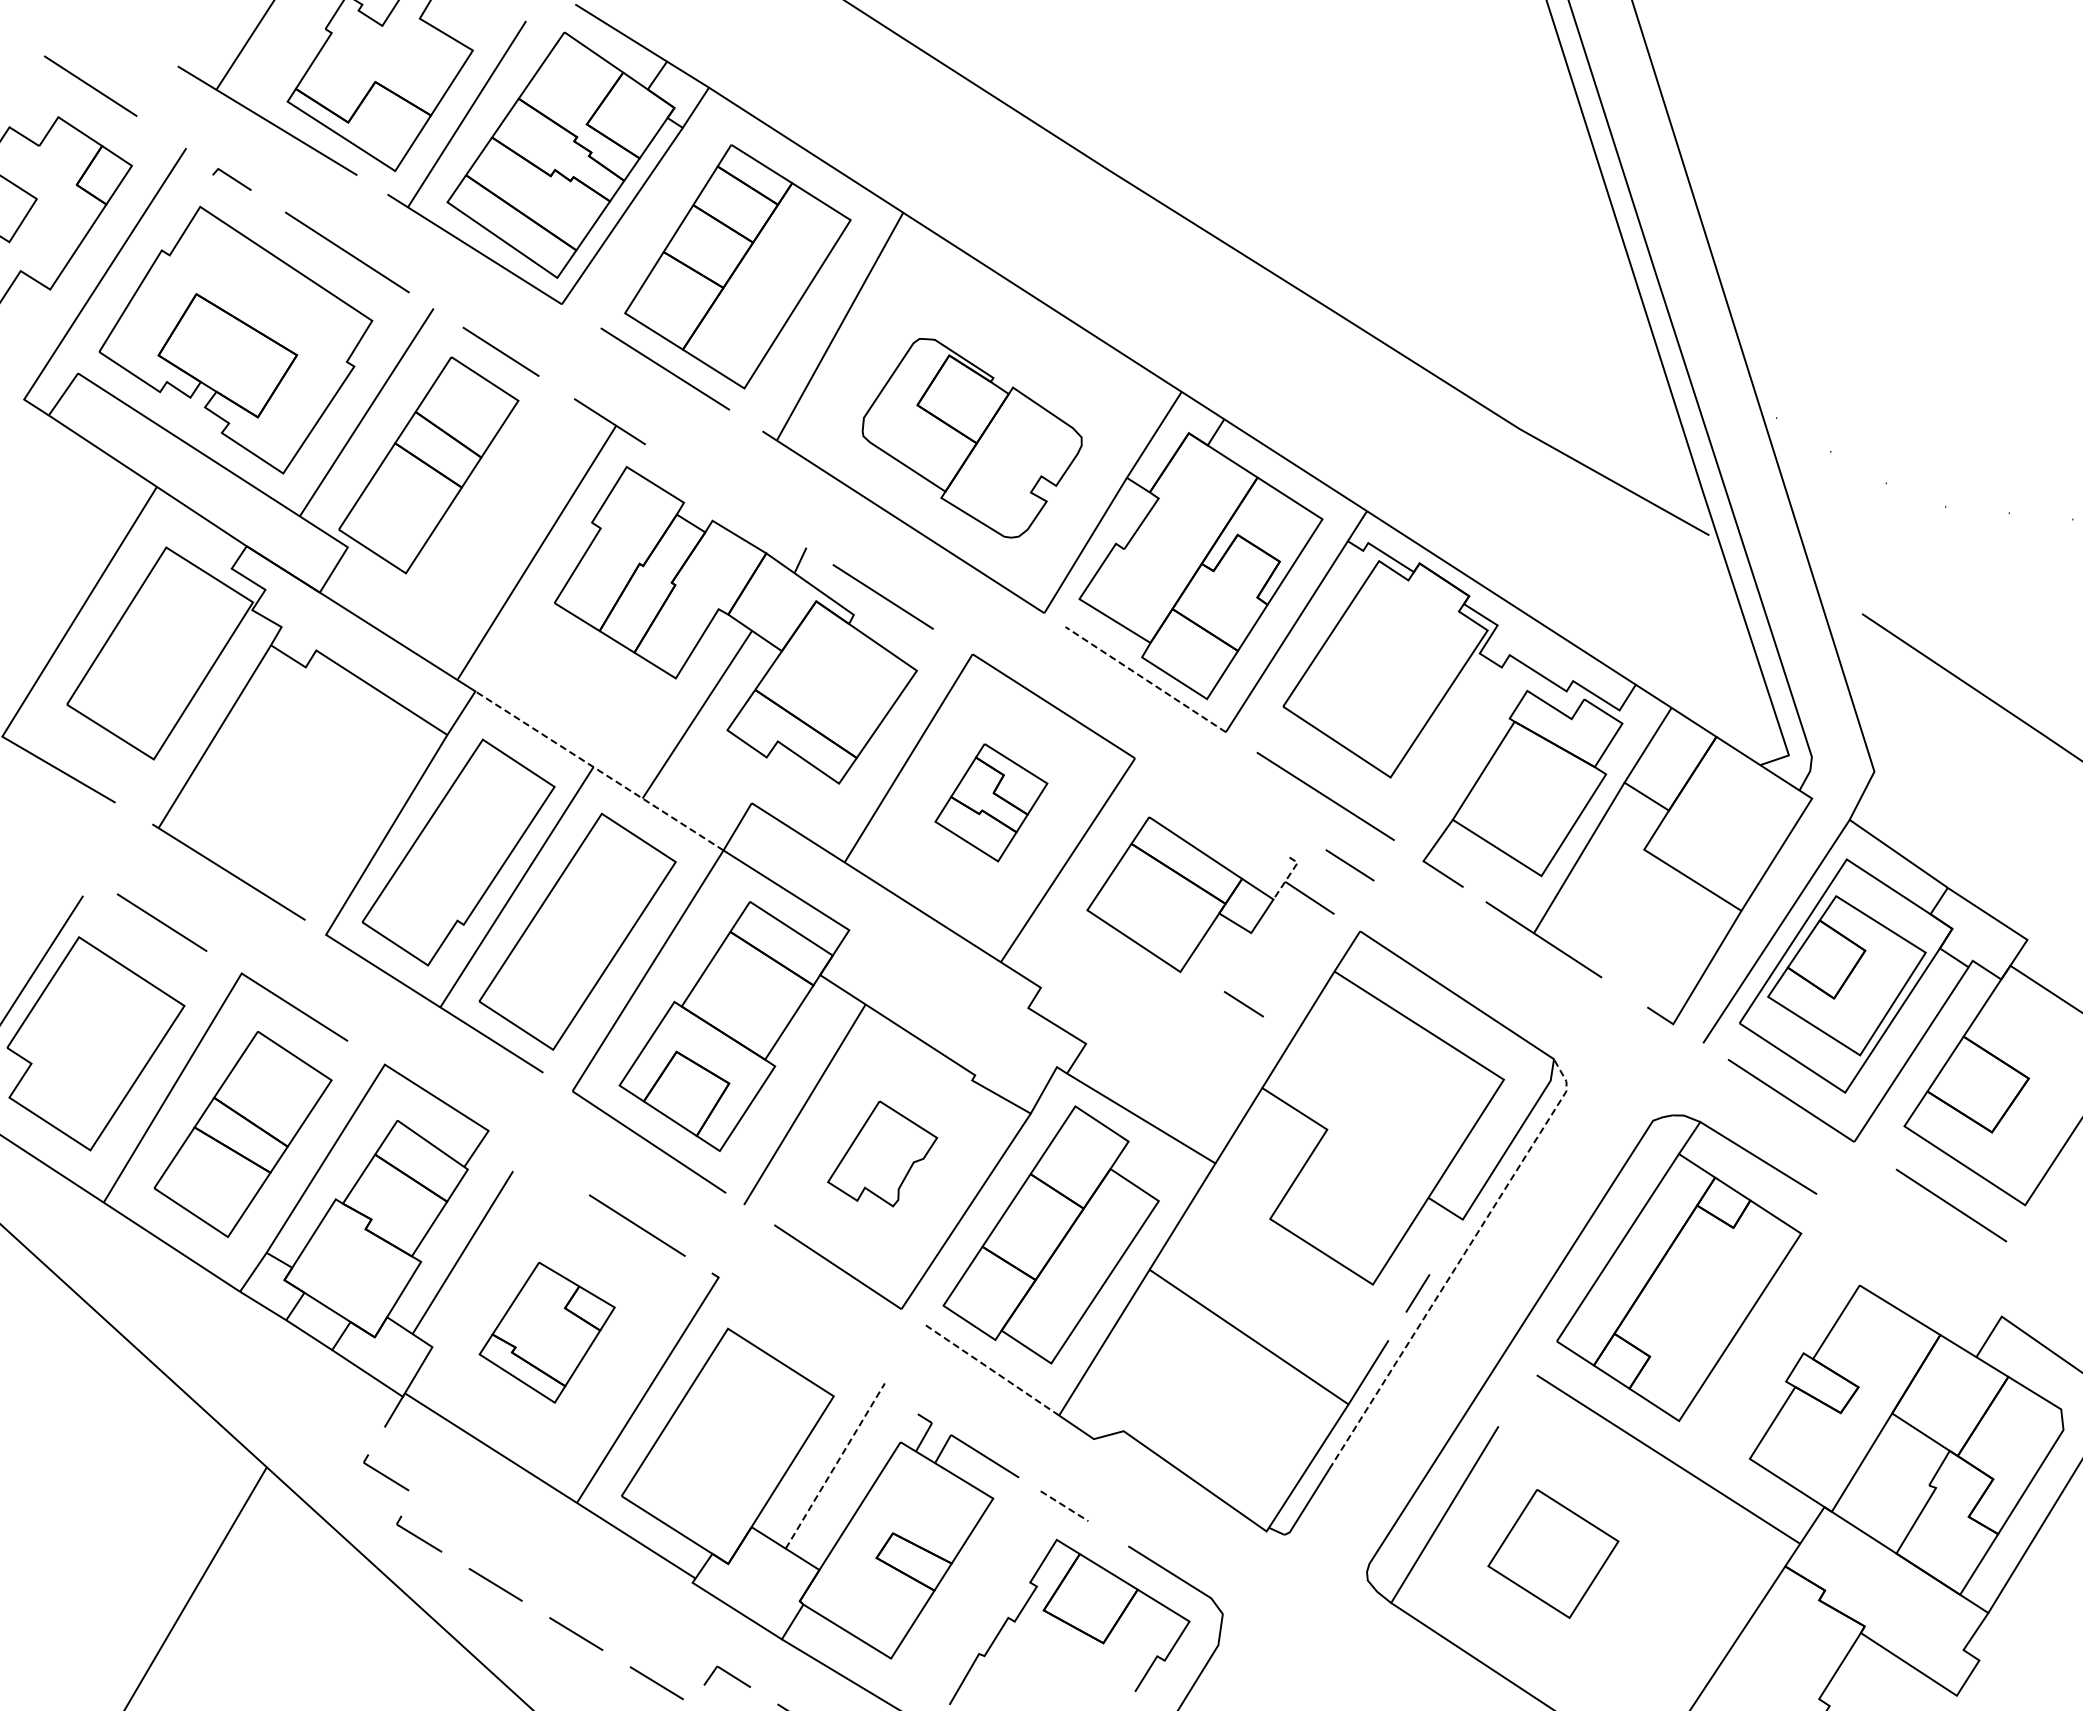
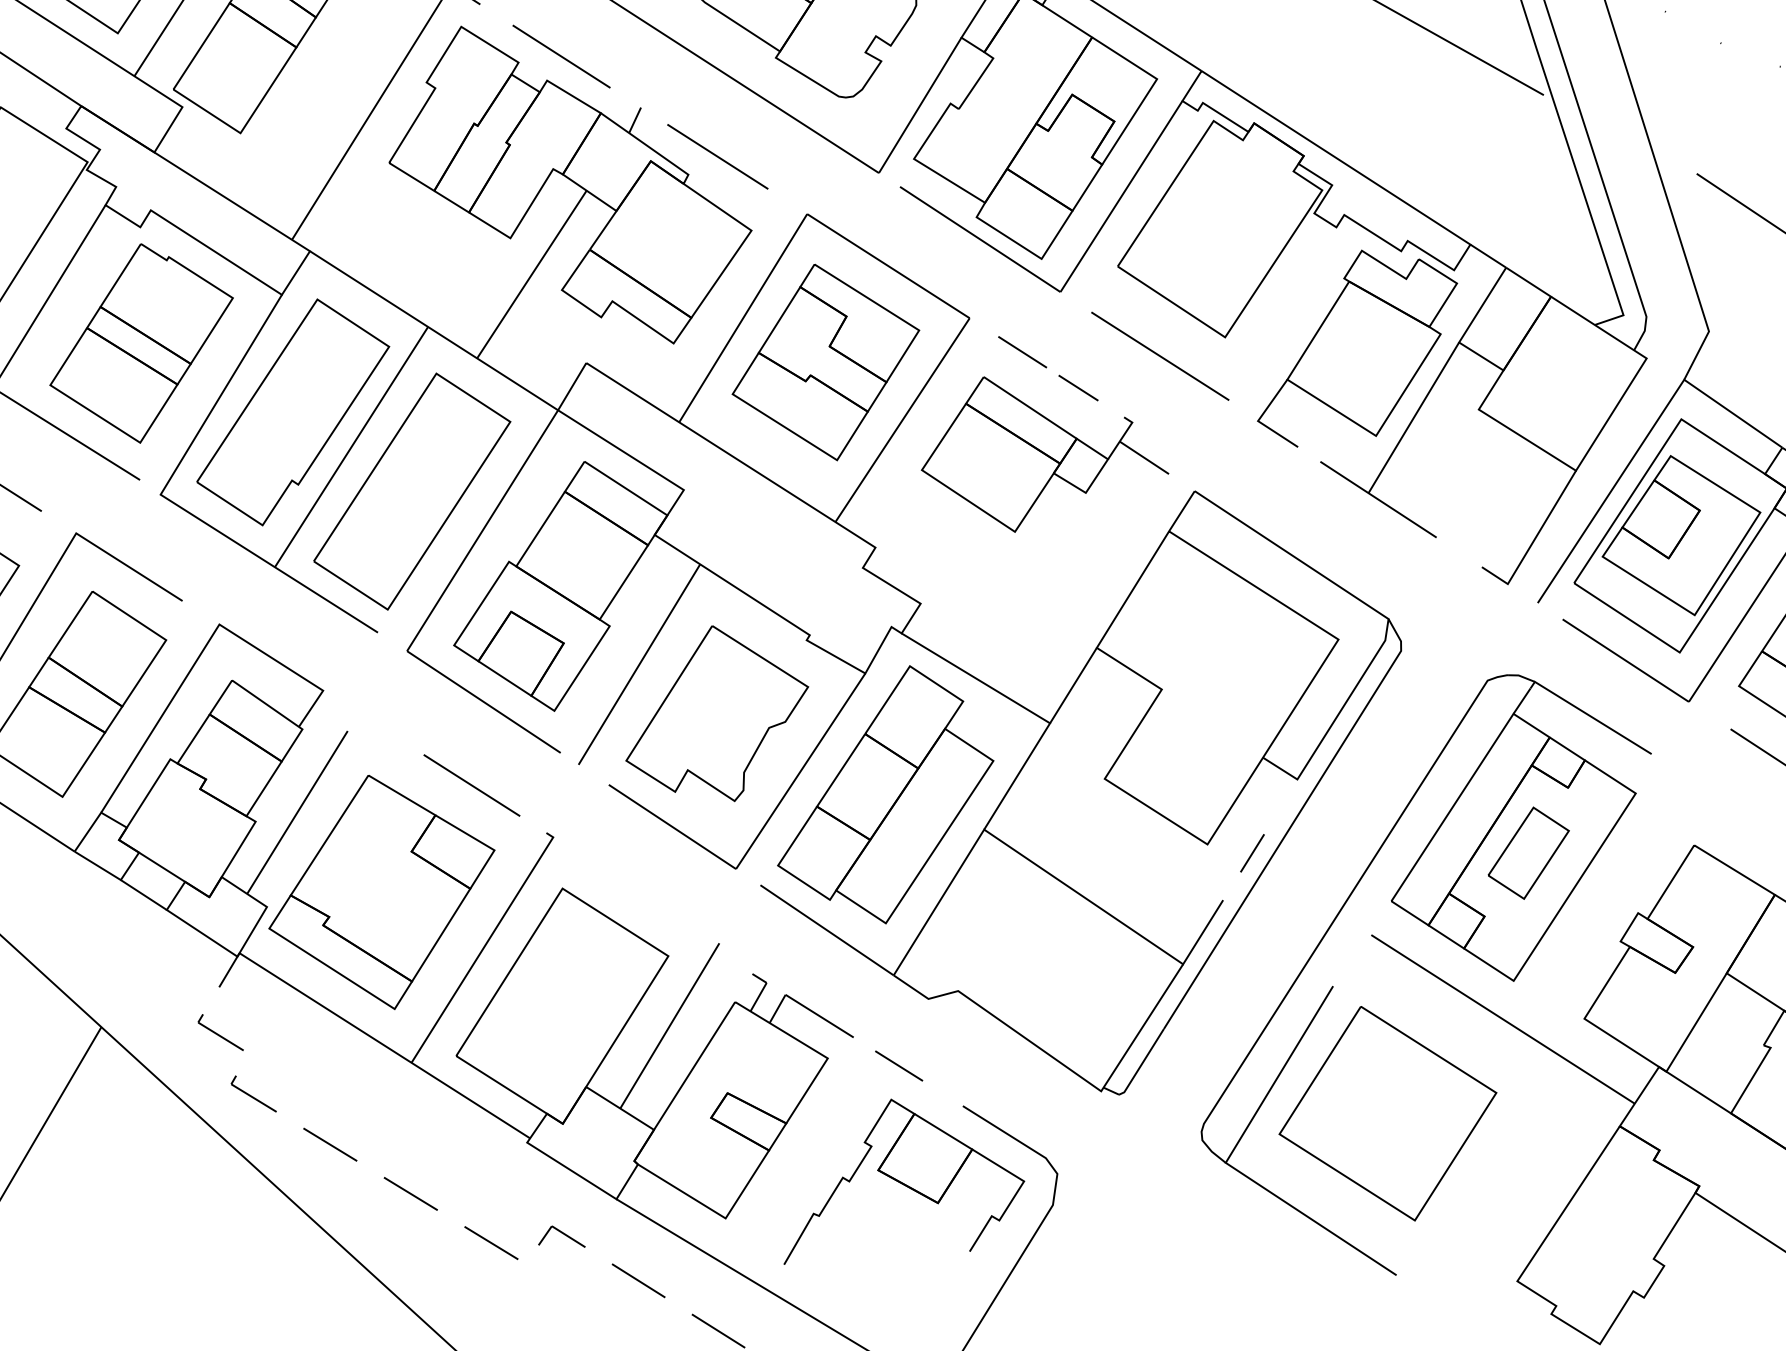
line: (727, 496) -> (562, 56), added
line: (1145, 679) -> (980, 239), dashed -> solid
line: (599, 770) -> (434, 330), dashed -> solid
part: (306, 783) -> (141, 343), added
part: (991, 802) -> (826, 362), size x1.67
line: (1349, 865) -> (1022, 352), moved
line: (1288, 876) -> (1123, 436), dashed -> solid
line: (1243, 1004) -> (1078, 388), moved
part: (882, 1153) -> (717, 713), size x1.67
line: (1458, 1263) -> (1293, 823), dashed -> solid
part: (1694, 1293) -> (1529, 853), added
part: (546, 1332) -> (381, 892), size x1.67
line: (992, 1370) -> (827, 930), dashed -> solid
line: (835, 1465) -> (670, 1025), dashed -> solid
line: (1064, 1506) -> (899, 1066), dashed -> solid
part: (1553, 1553) -> (1388, 1113), size x1.67

